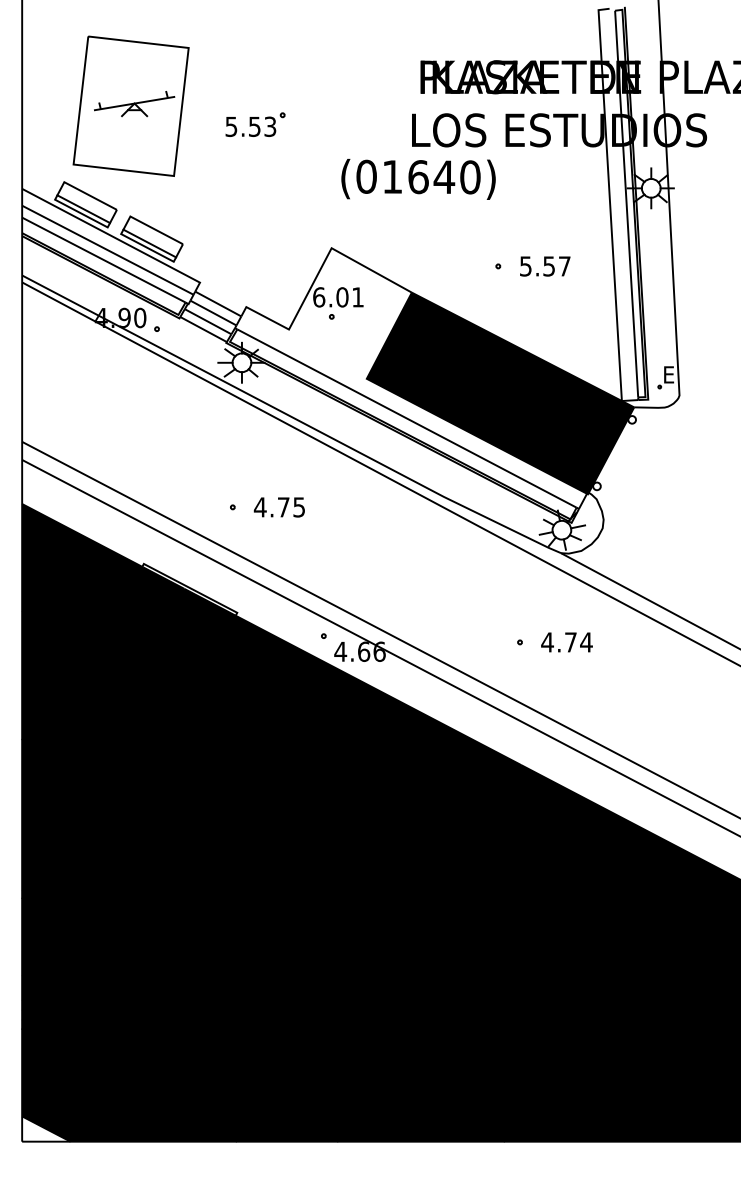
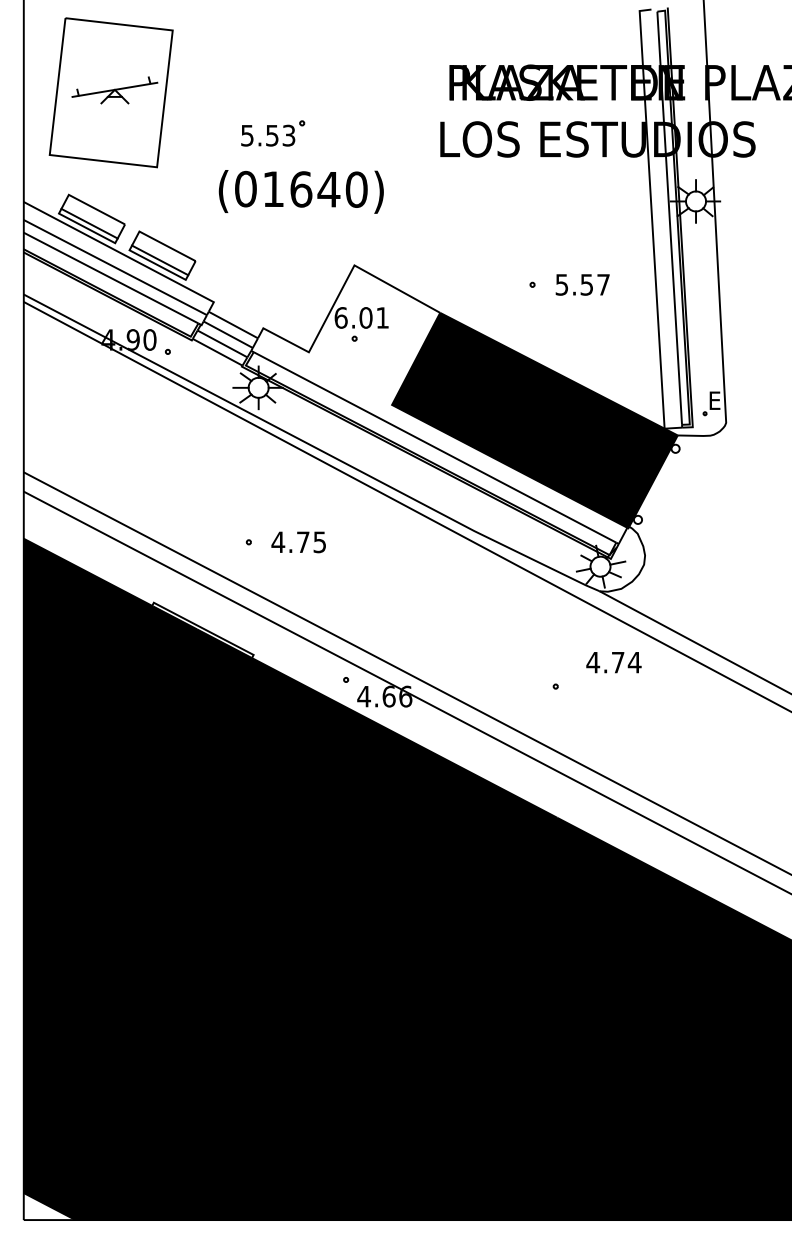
part: (130, 106) -> (110, 92), moved
text: (417, 179) -> (300, 191), moved
text: (566, 642) -> (613, 662), moved

